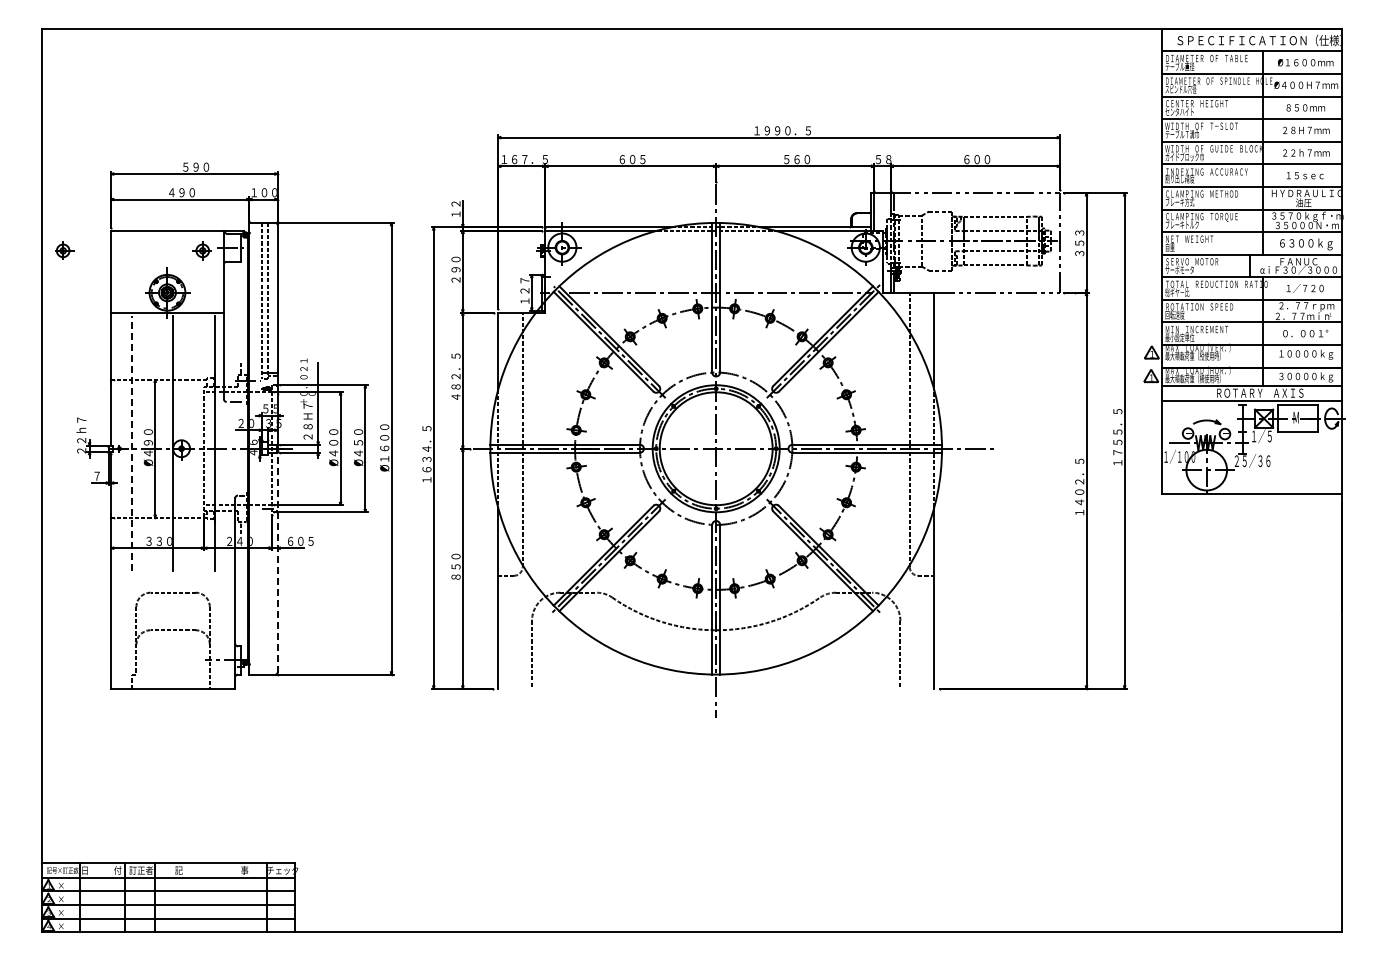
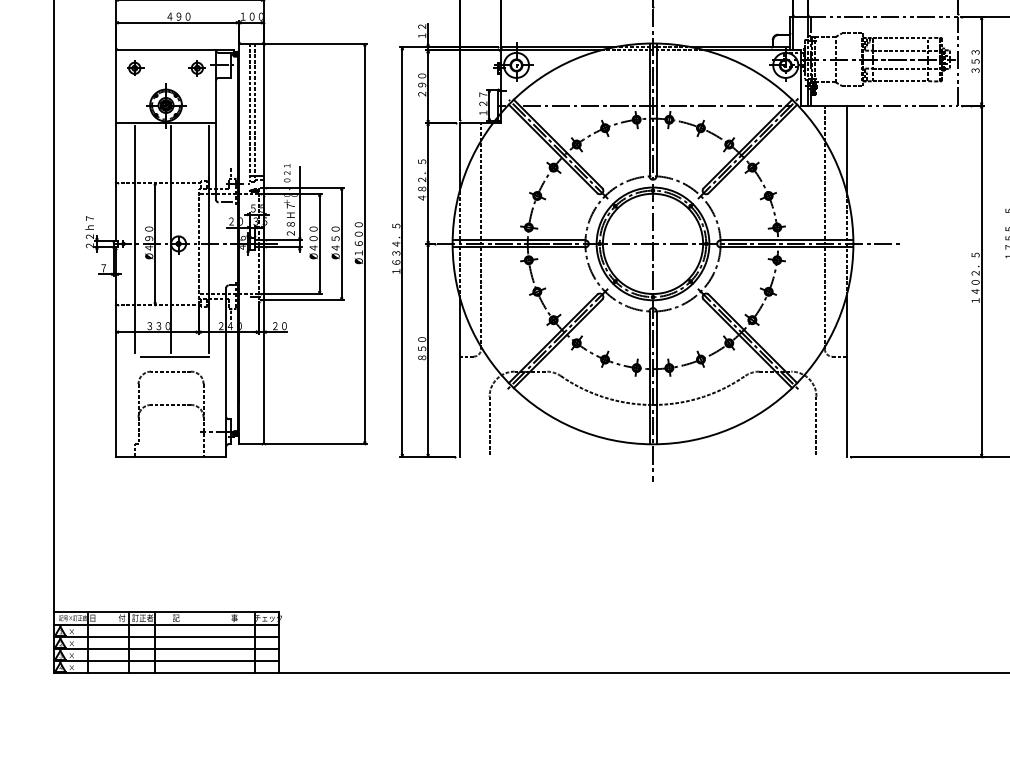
part: (64, 250) -> (135, 67), moved
line: (132, 443) -> (135, 239), dashed -> solid
text: (300, 540) -> (284, 325), ６０５ -> ２０
line: (277, 560) -> (263, 343), dashed -> solid
line: (177, 575) -> (174, 356), added

